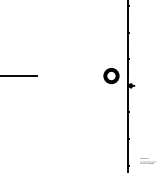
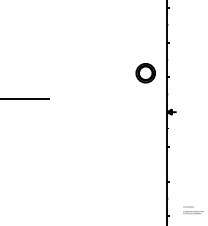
part: (111, 76) -> (145, 73), moved

